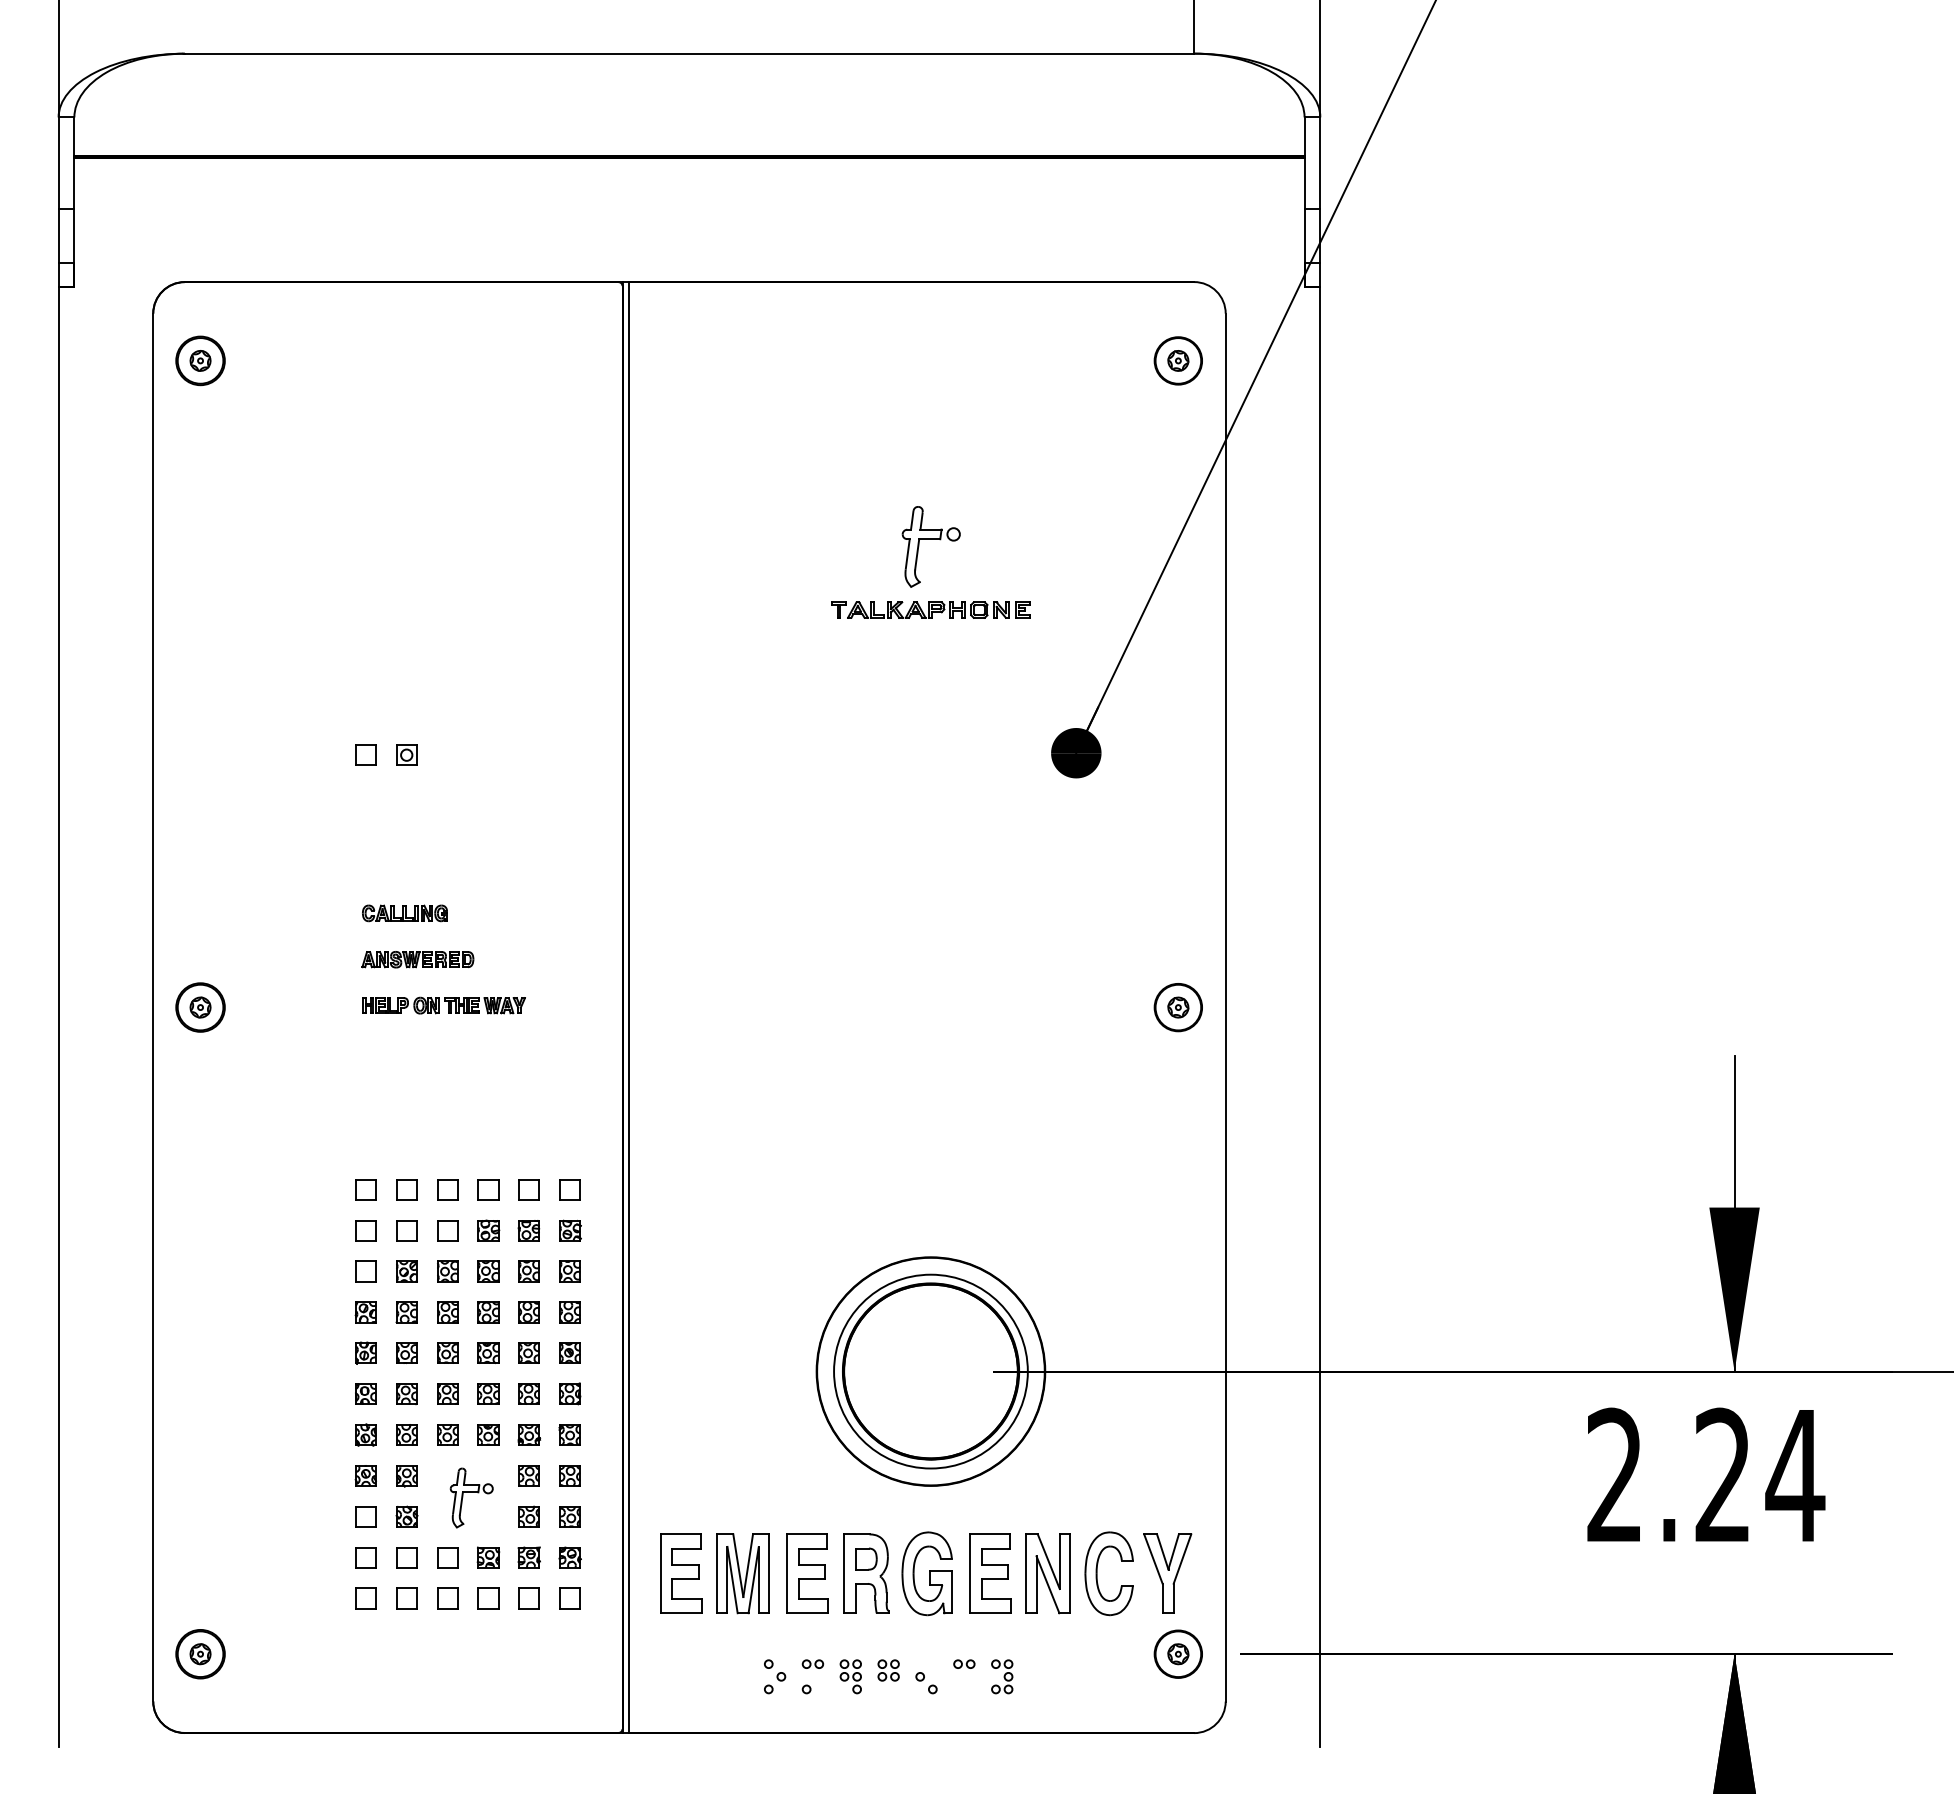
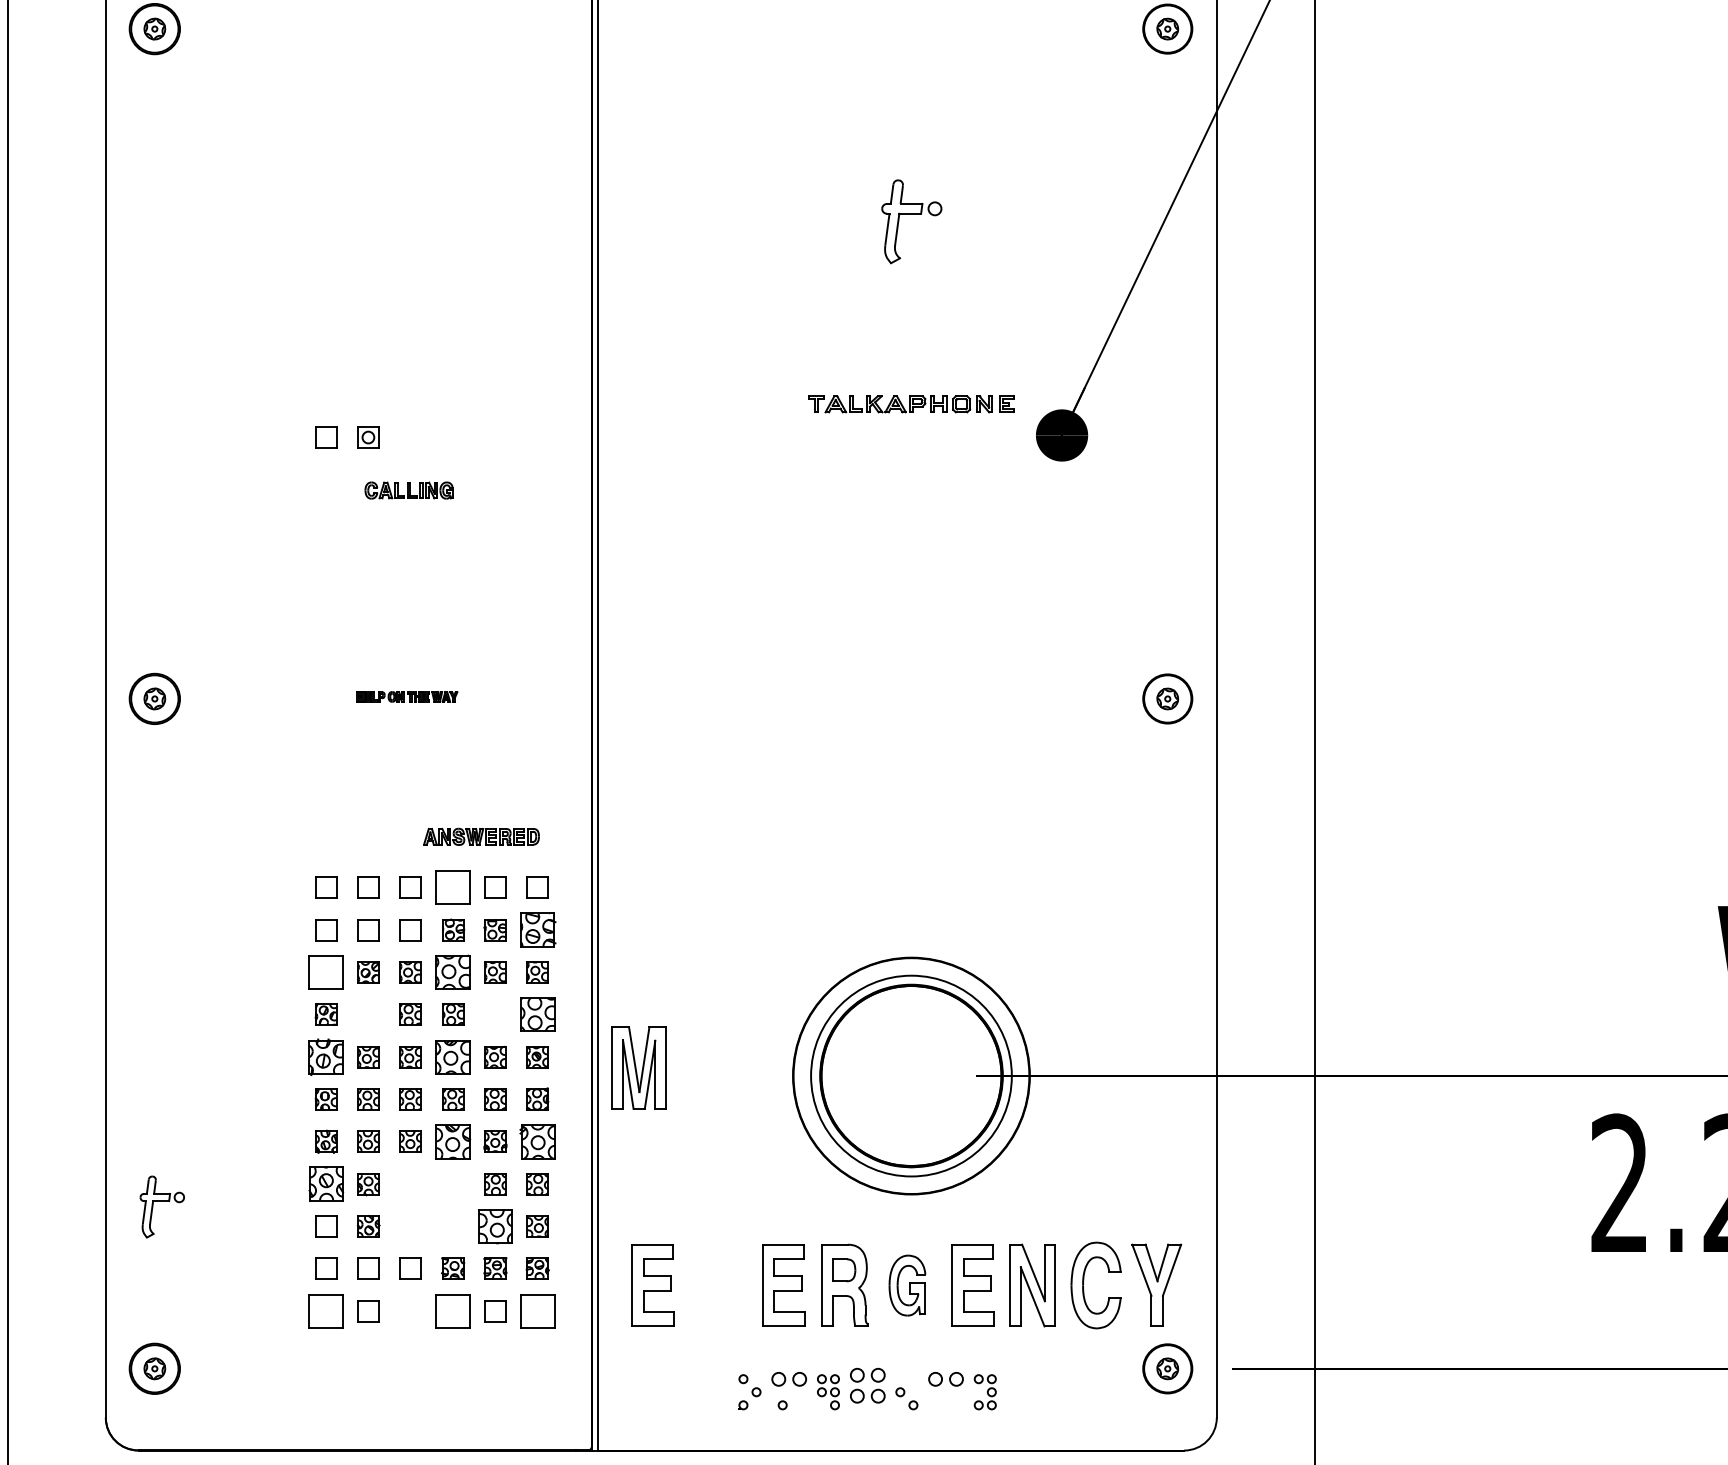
part: (930, 609) -> (910, 403), moved
part: (404, 913) -> (408, 490), moved
part: (417, 959) -> (481, 836), moved
part: (443, 1005) -> (406, 696), size x0.6
part: (488, 1189) -> (453, 887), size x1.6
part: (570, 1230) -> (538, 929), size x1.6
part: (365, 1271) -> (325, 972), size x1.6
part: (488, 1271) -> (453, 972), size x1.6
part: (406, 1312) -> (368, 1014), removed
part: (528, 1312) -> (494, 1014), removed
part: (569, 1312) -> (537, 1014), size x1.6
part: (365, 1352) -> (325, 1056), size x1.6
part: (488, 1352) -> (453, 1056), size x1.6
part: (488, 1434) -> (453, 1141), size x1.6
part: (569, 1434) -> (537, 1141), size x1.6
part: (365, 1475) -> (325, 1183), size x1.6
part: (471, 1497) -> (162, 1206), moved
part: (528, 1516) -> (494, 1226), size x1.6
part: (742, 1573) -> (638, 1067), moved
part: (926, 1573) -> (906, 1285), size x0.7
part: (365, 1598) -> (325, 1311), size x1.6
part: (447, 1598) -> (410, 1311), removed
part: (488, 1598) -> (453, 1311), size x1.6
part: (569, 1598) -> (537, 1311), size x1.6
part: (812, 1663) -> (788, 1378), size x1.6
part: (964, 1663) -> (946, 1378), size x1.6
part: (888, 1670) -> (867, 1385), size x1.6

